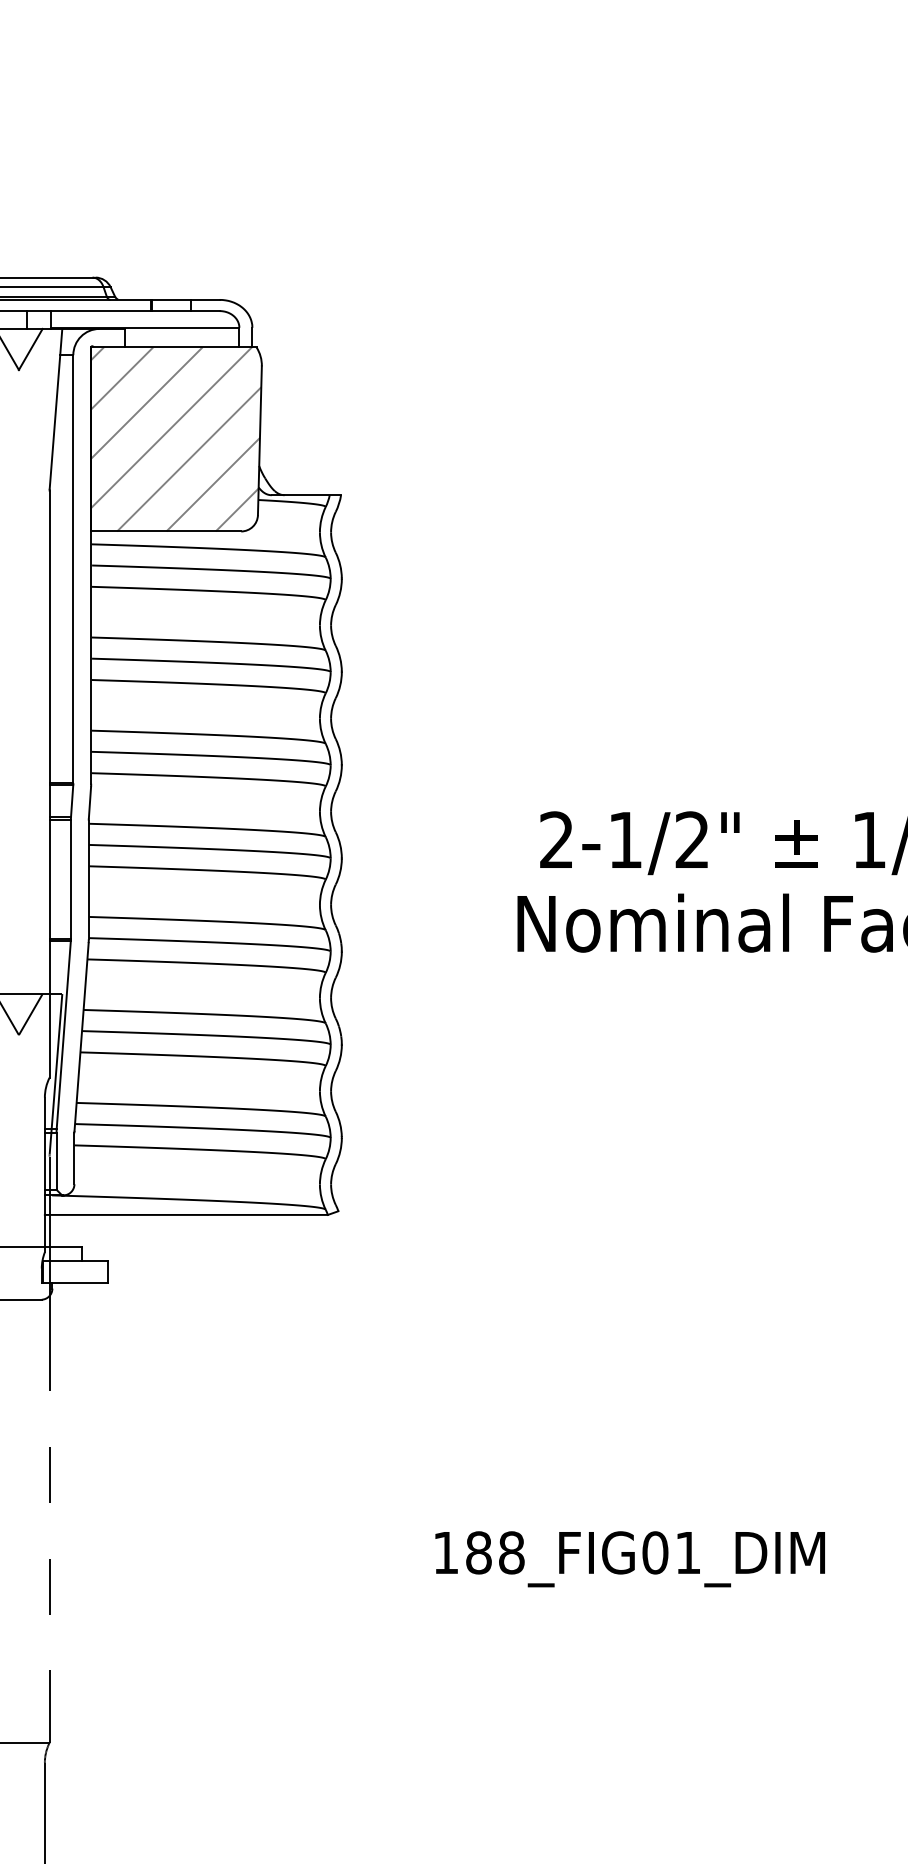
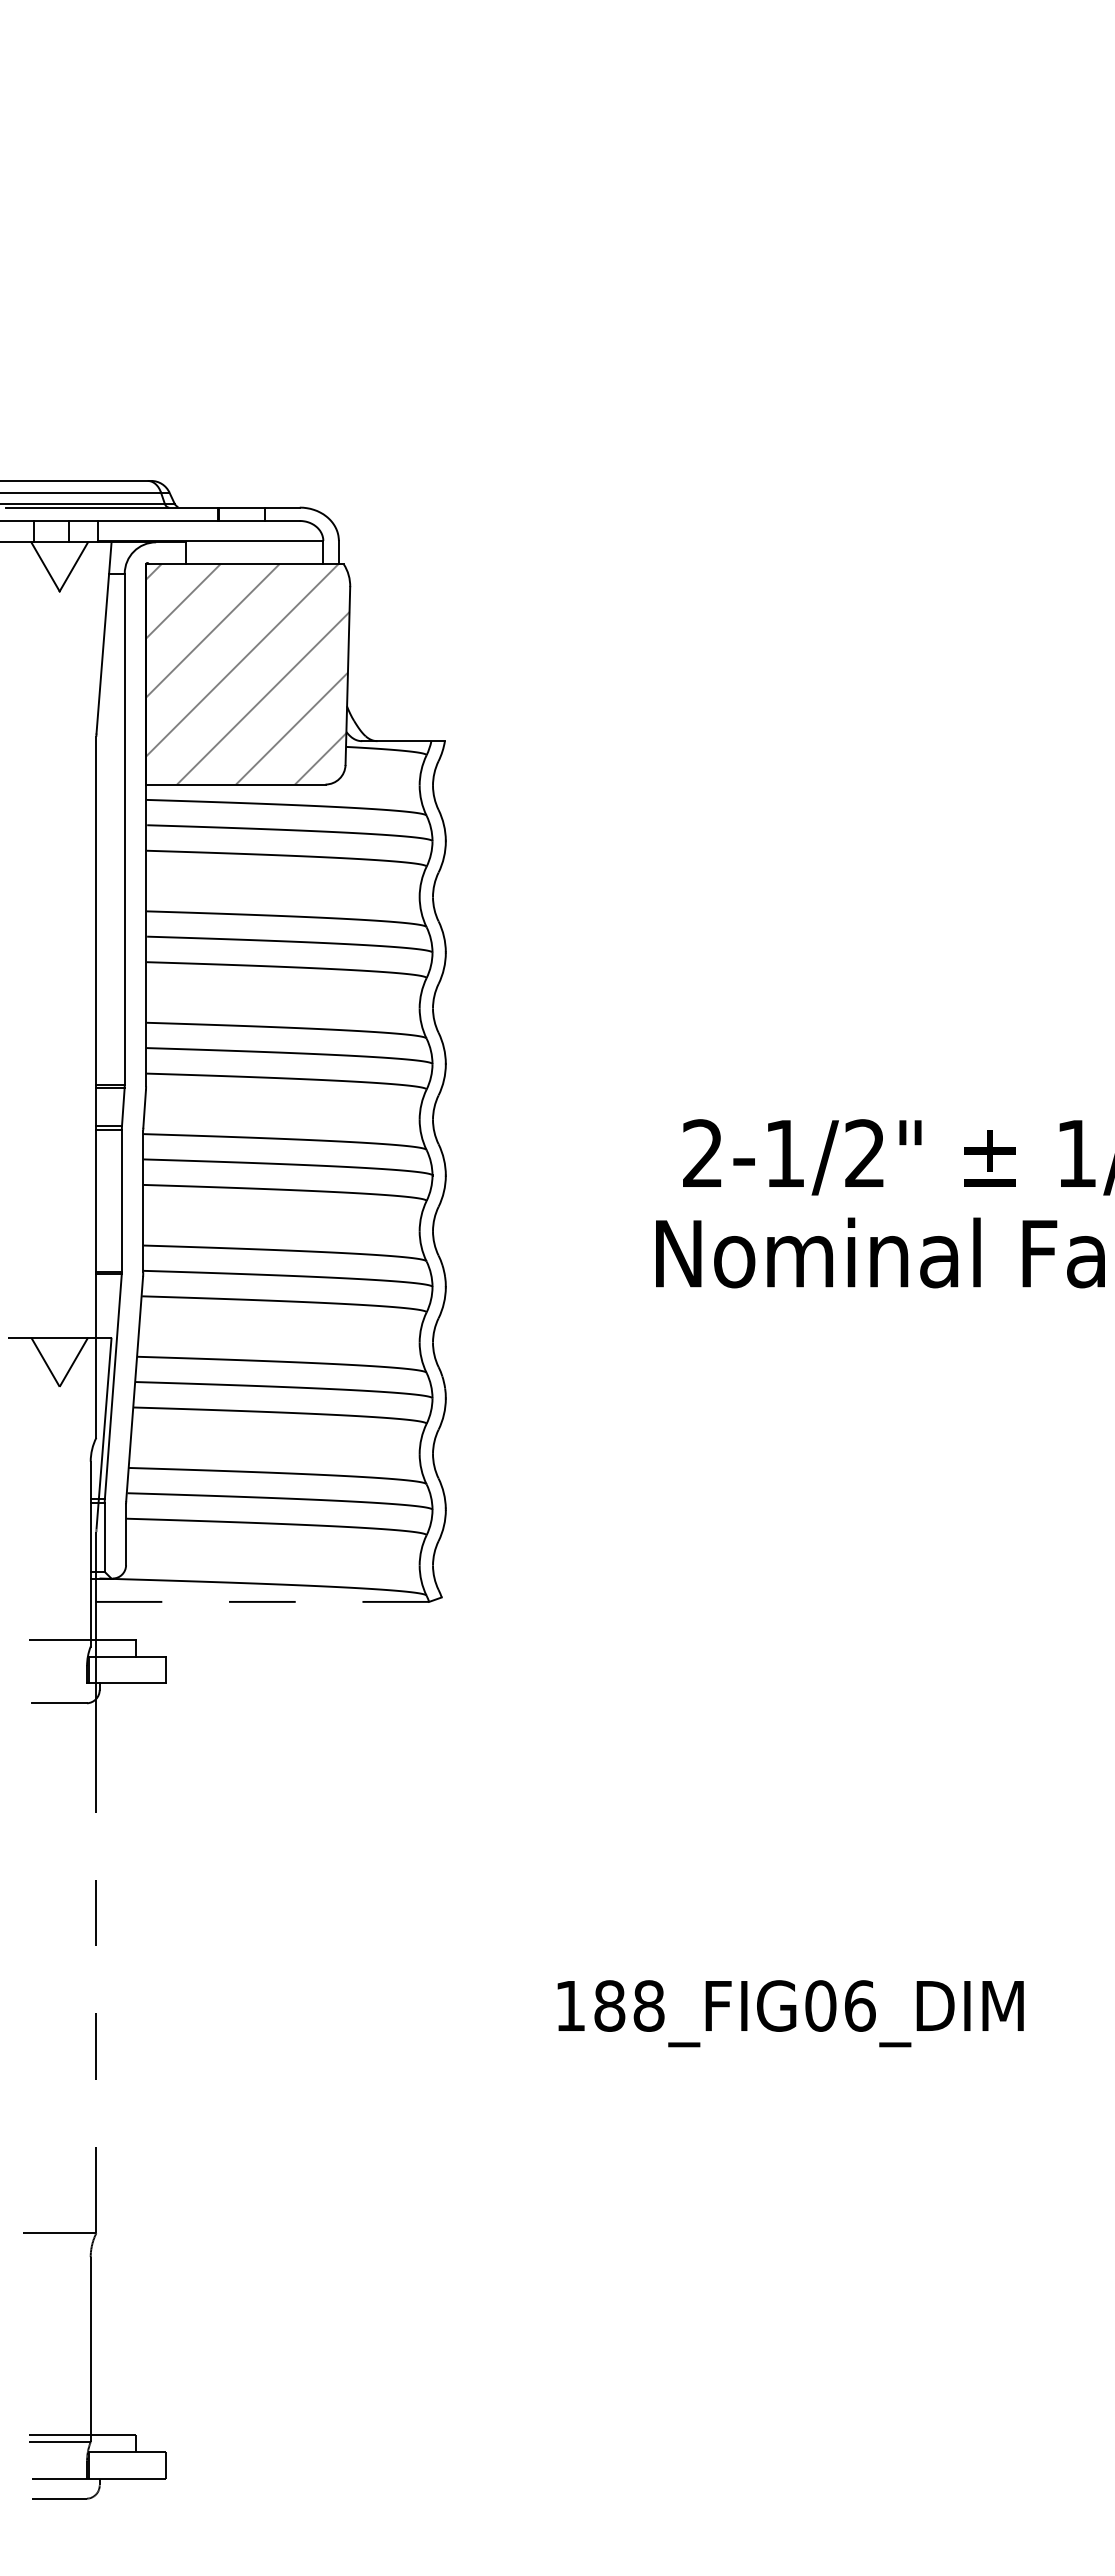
line: (186, 1214) -> (259, 1601), solid -> dashed
text: (688, 1552) -> (860, 2005), 188_FIG01_DIM -> 188_FIG06_DIM

